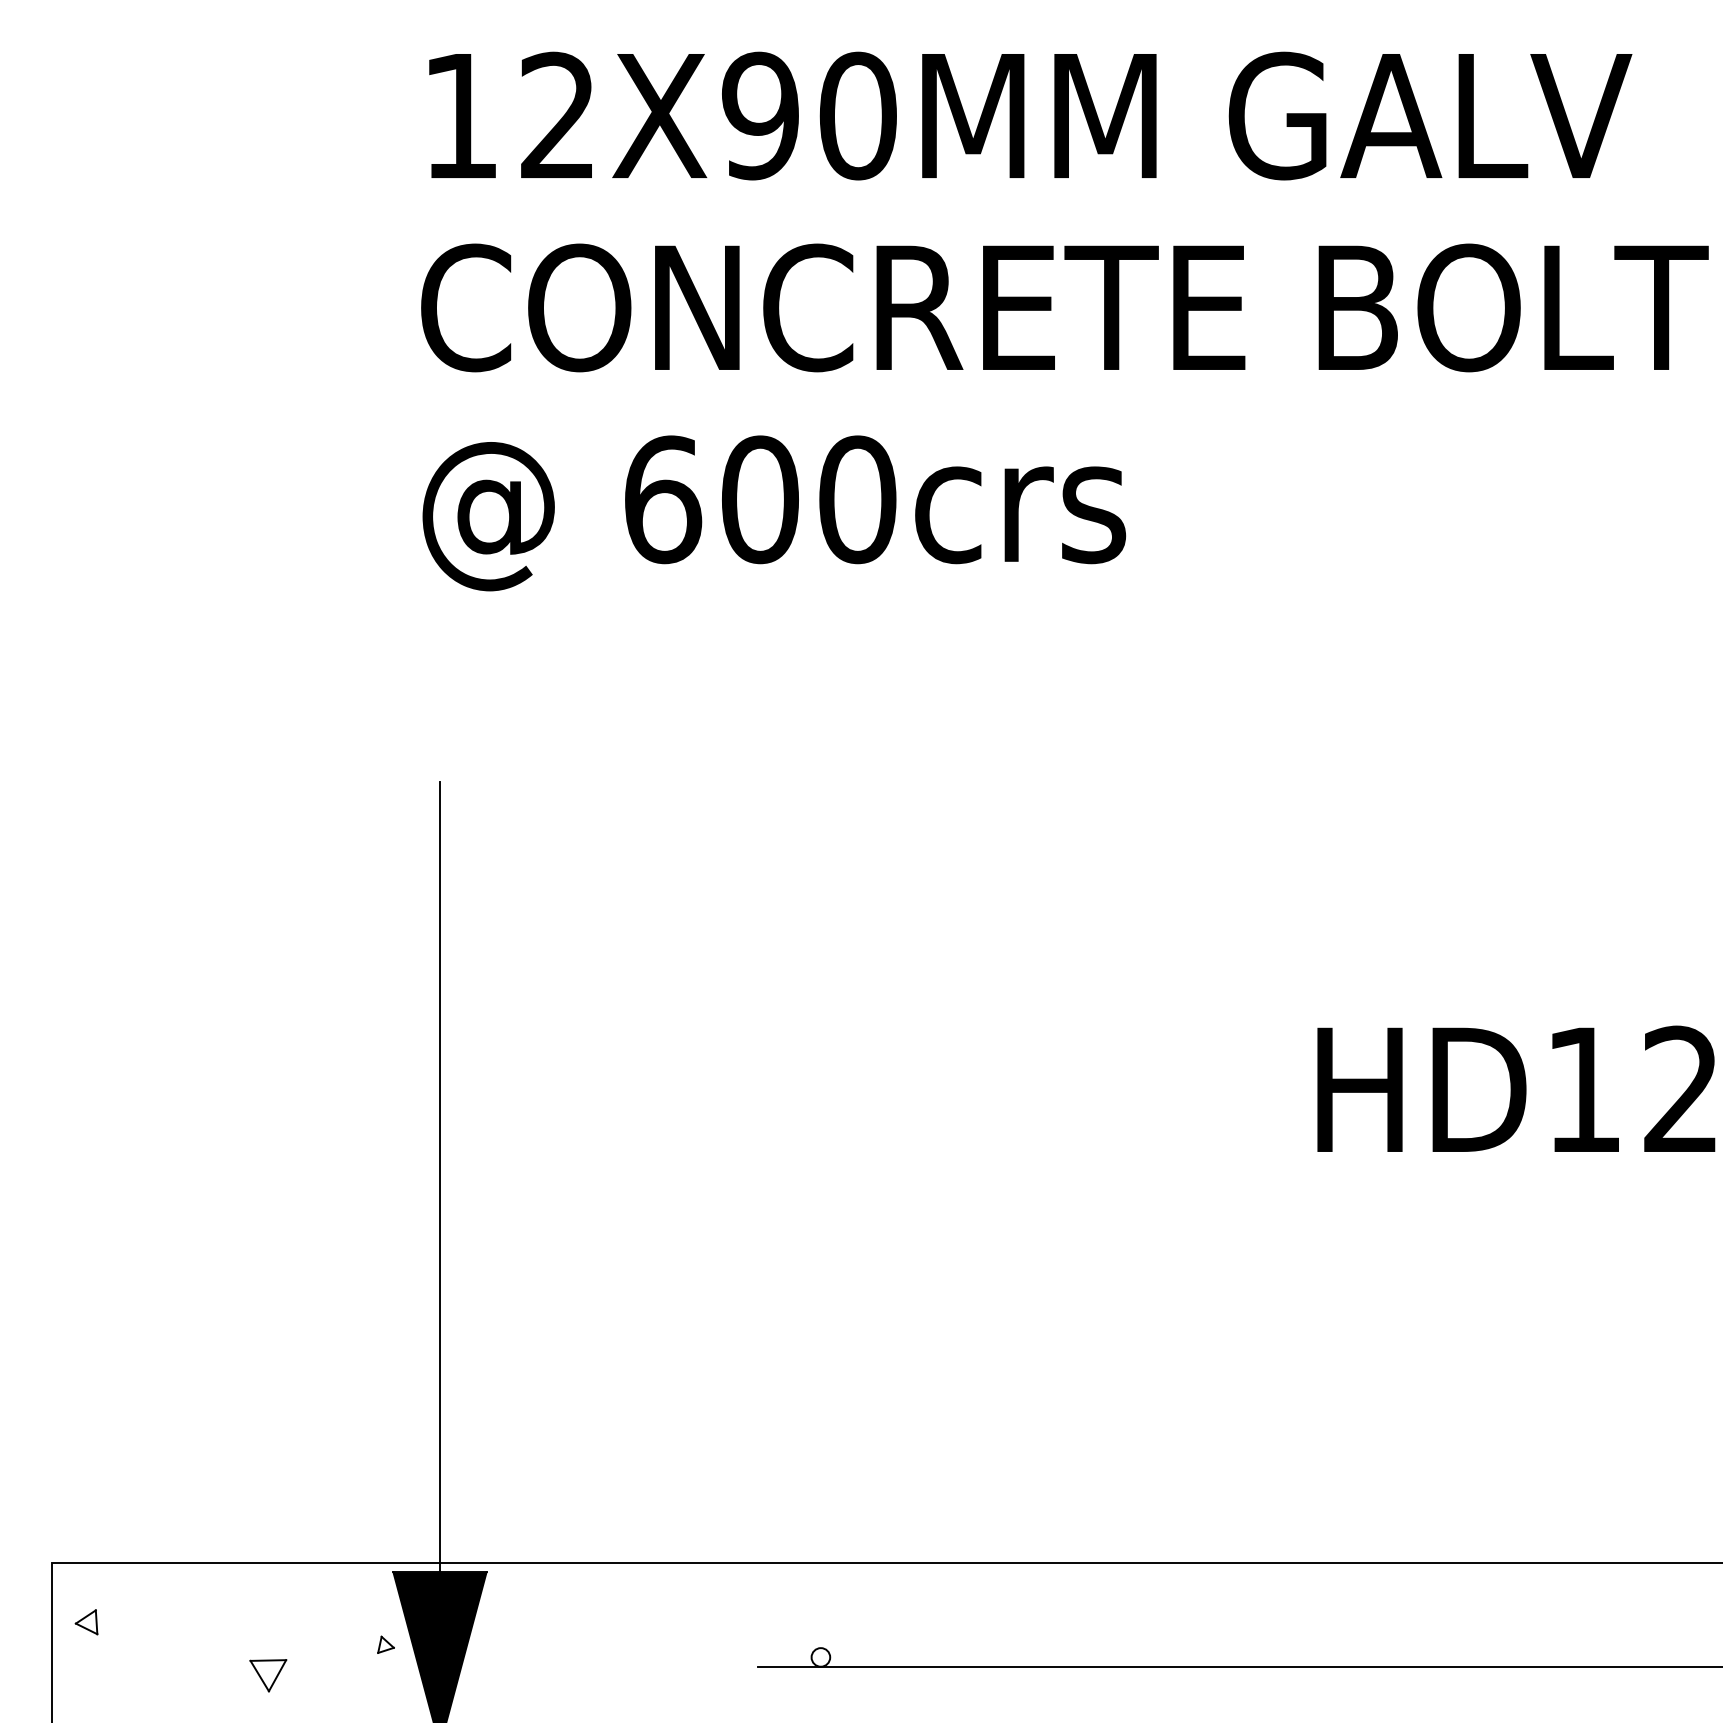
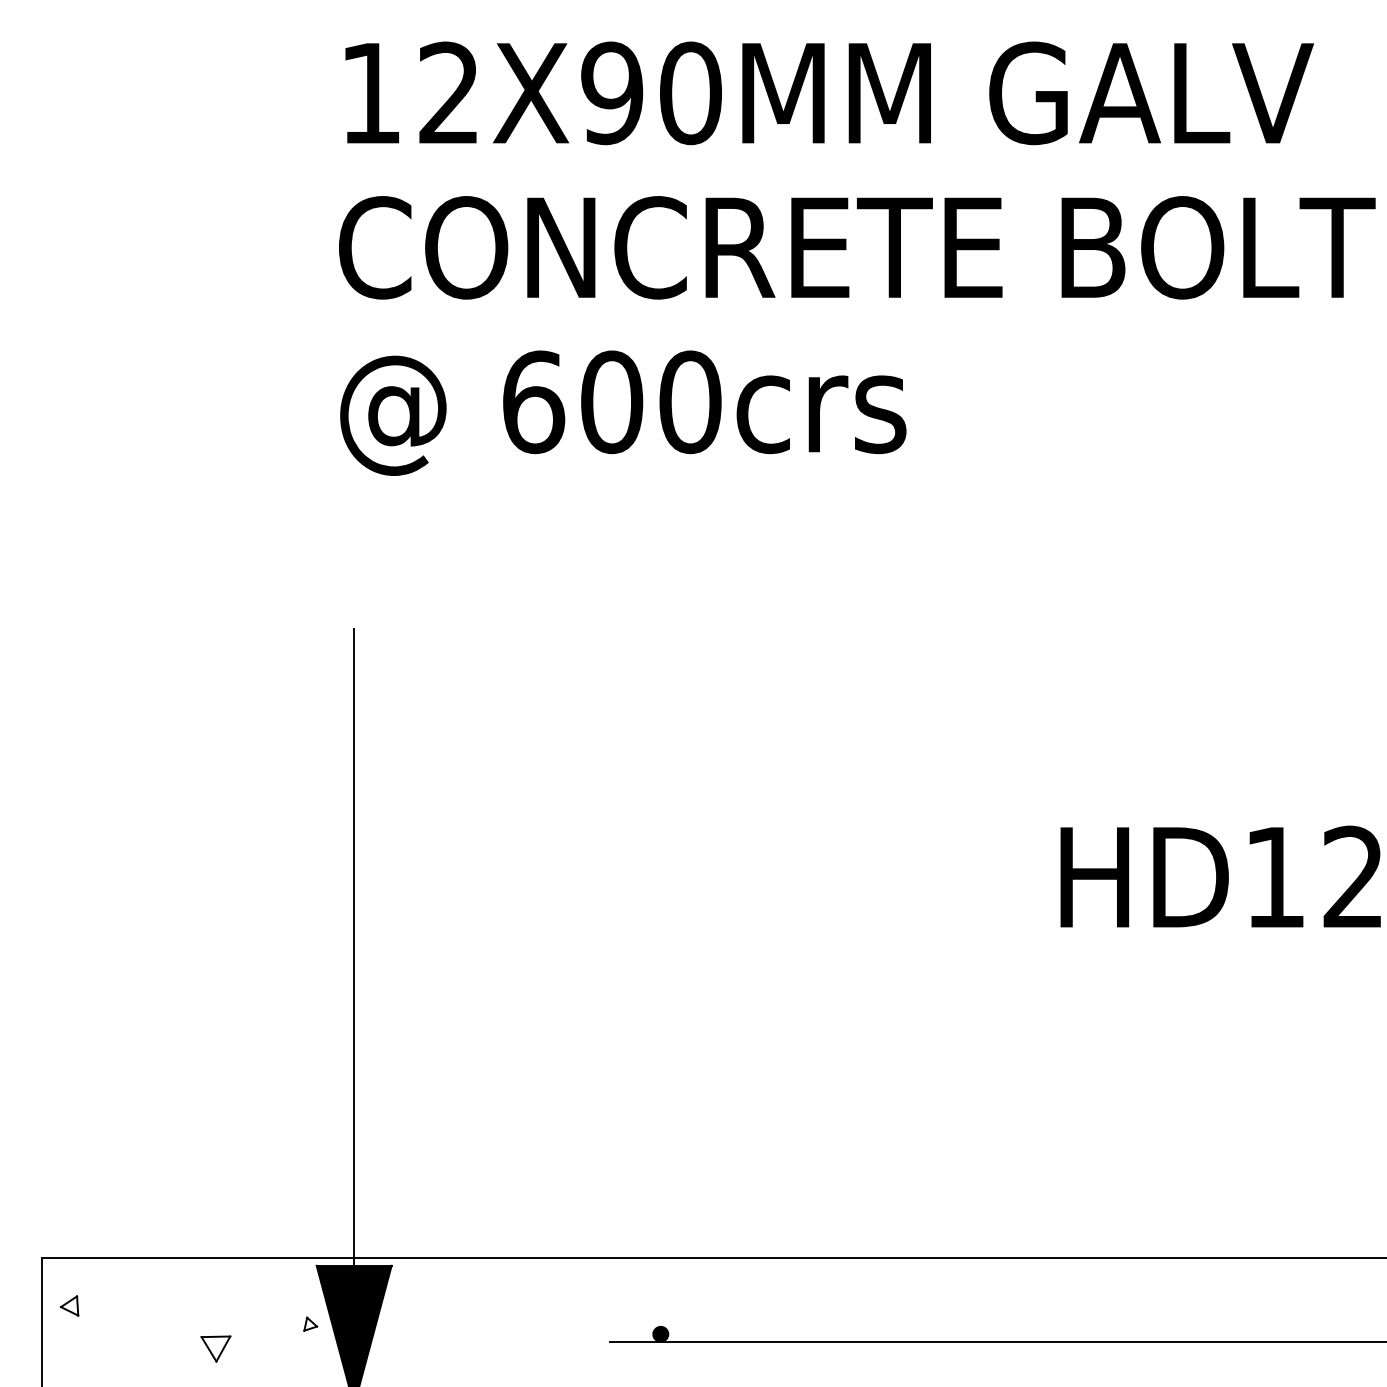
fill: (820, 1657) -> (660, 1334), added

